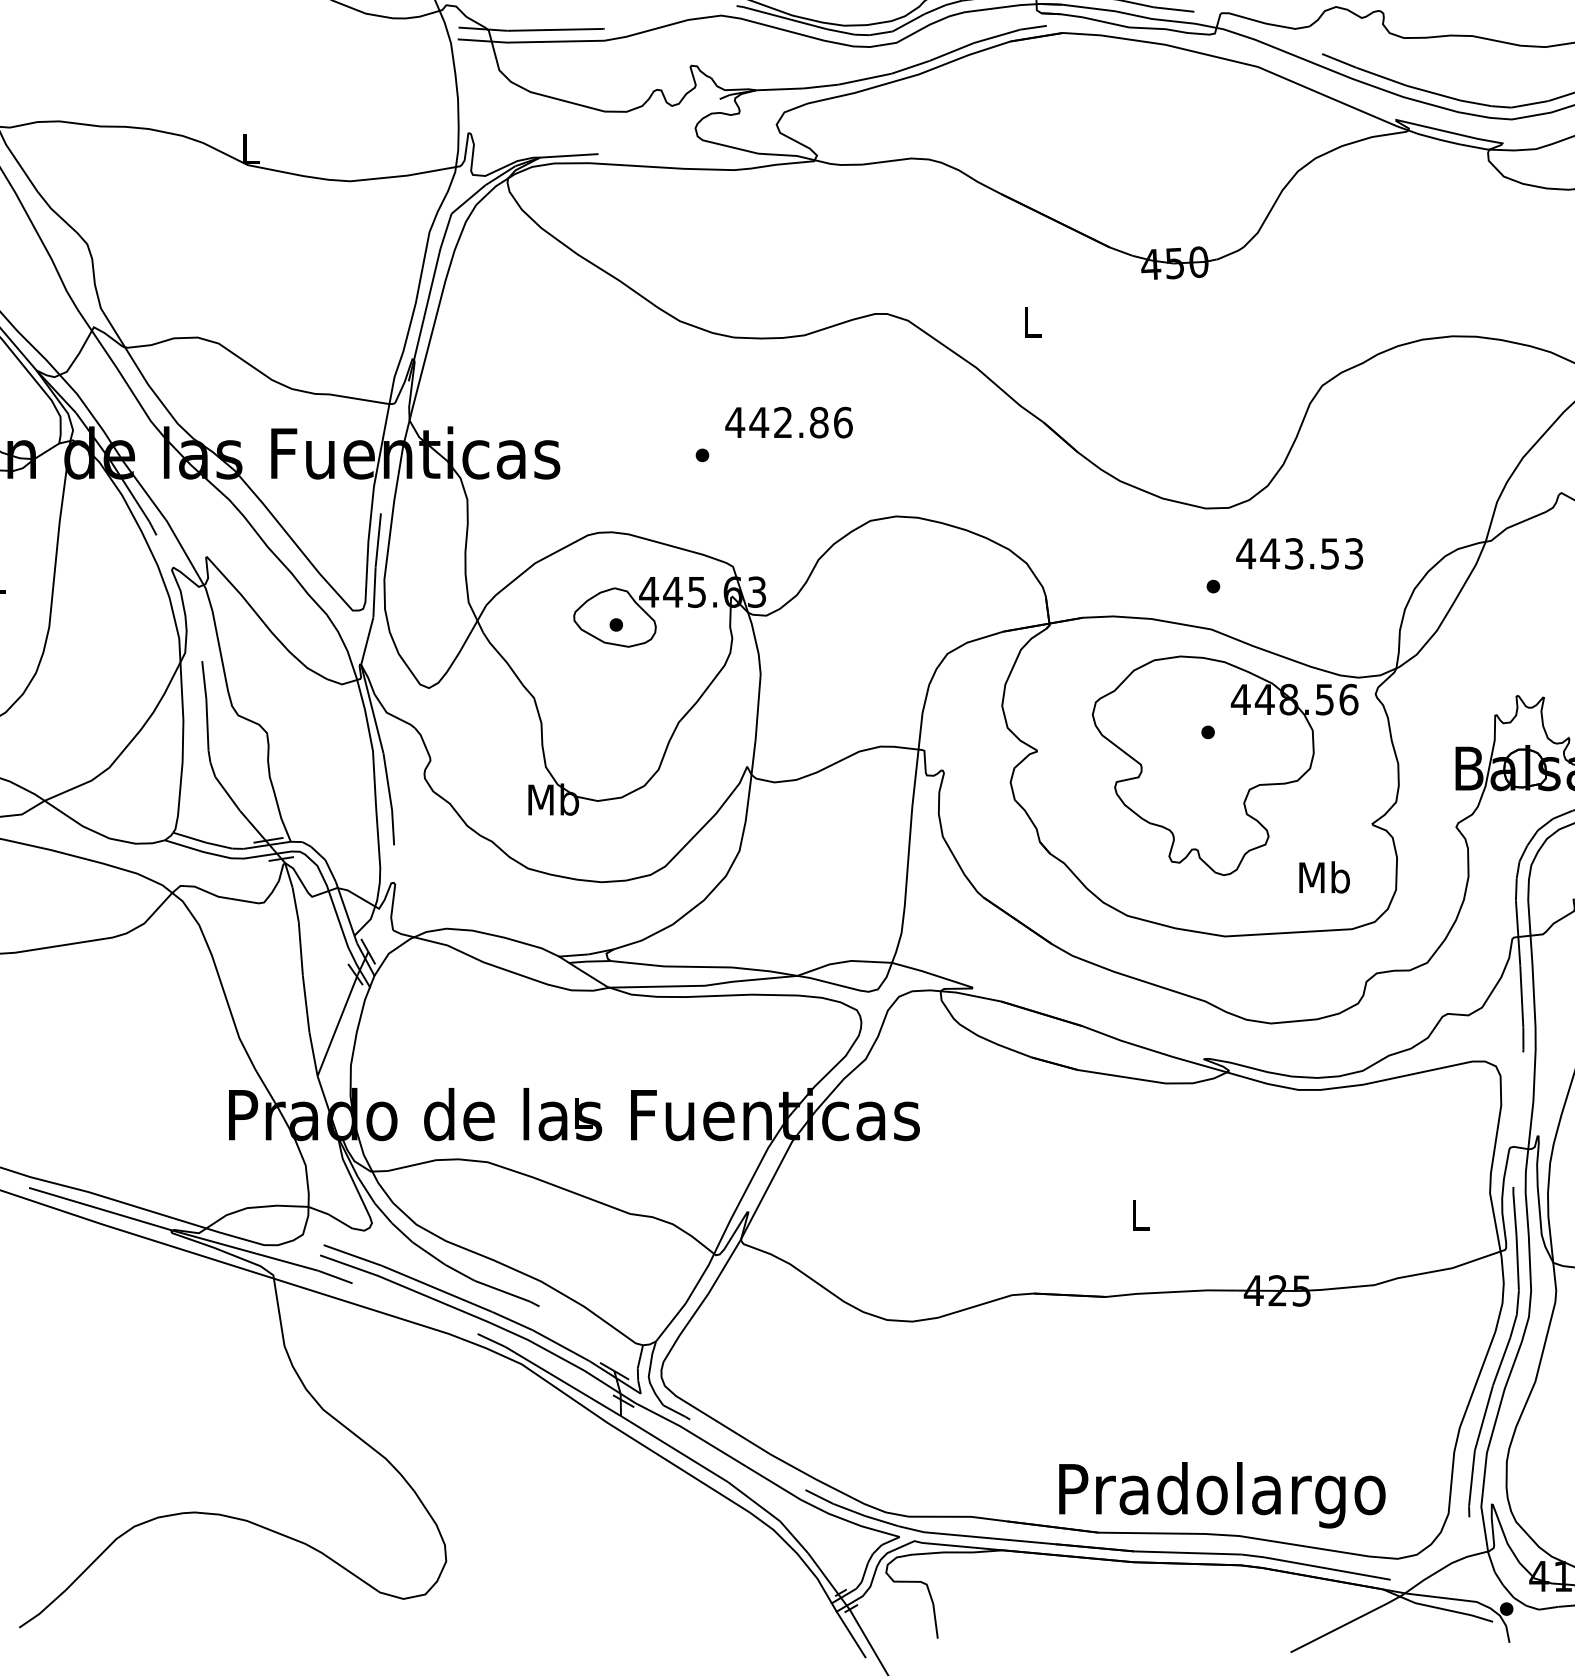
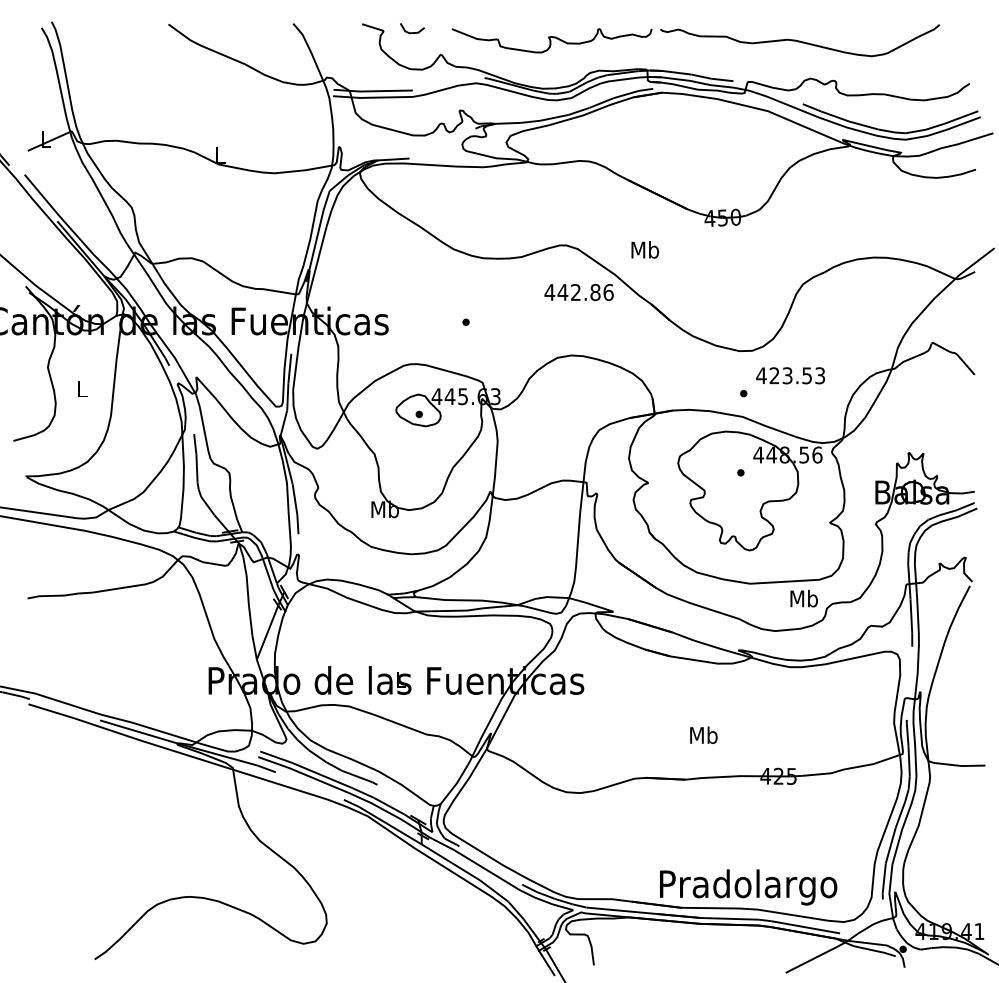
text: (1030, 321) -> (644, 249), L -> Mb
text: (787, 422) -> (578, 292), moved
text: (1269, 553) -> (774, 375), 443.53 -> 423.53
text: (1323, 877) -> (803, 598), moved
text: (1139, 1213) -> (703, 734), L -> Mb

